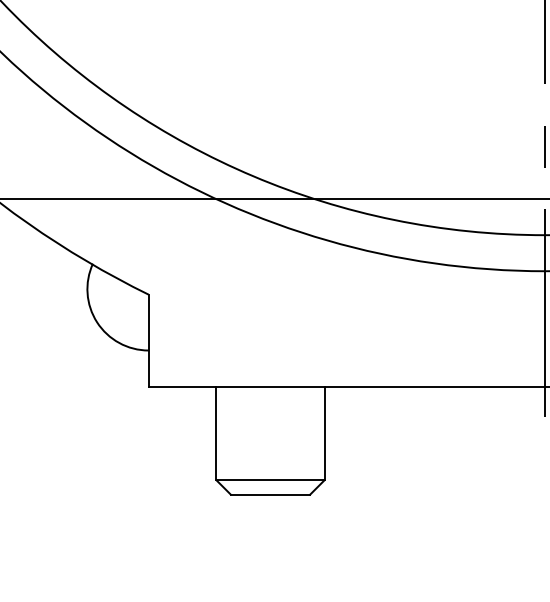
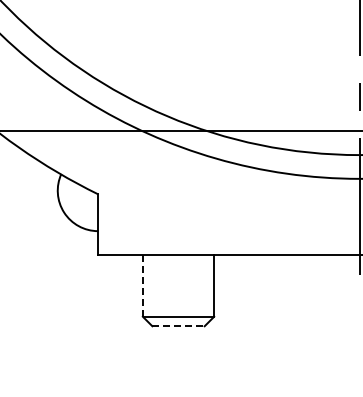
line: (215, 432) -> (142, 285), solid -> dashed
line: (271, 495) -> (179, 326), solid -> dashed

